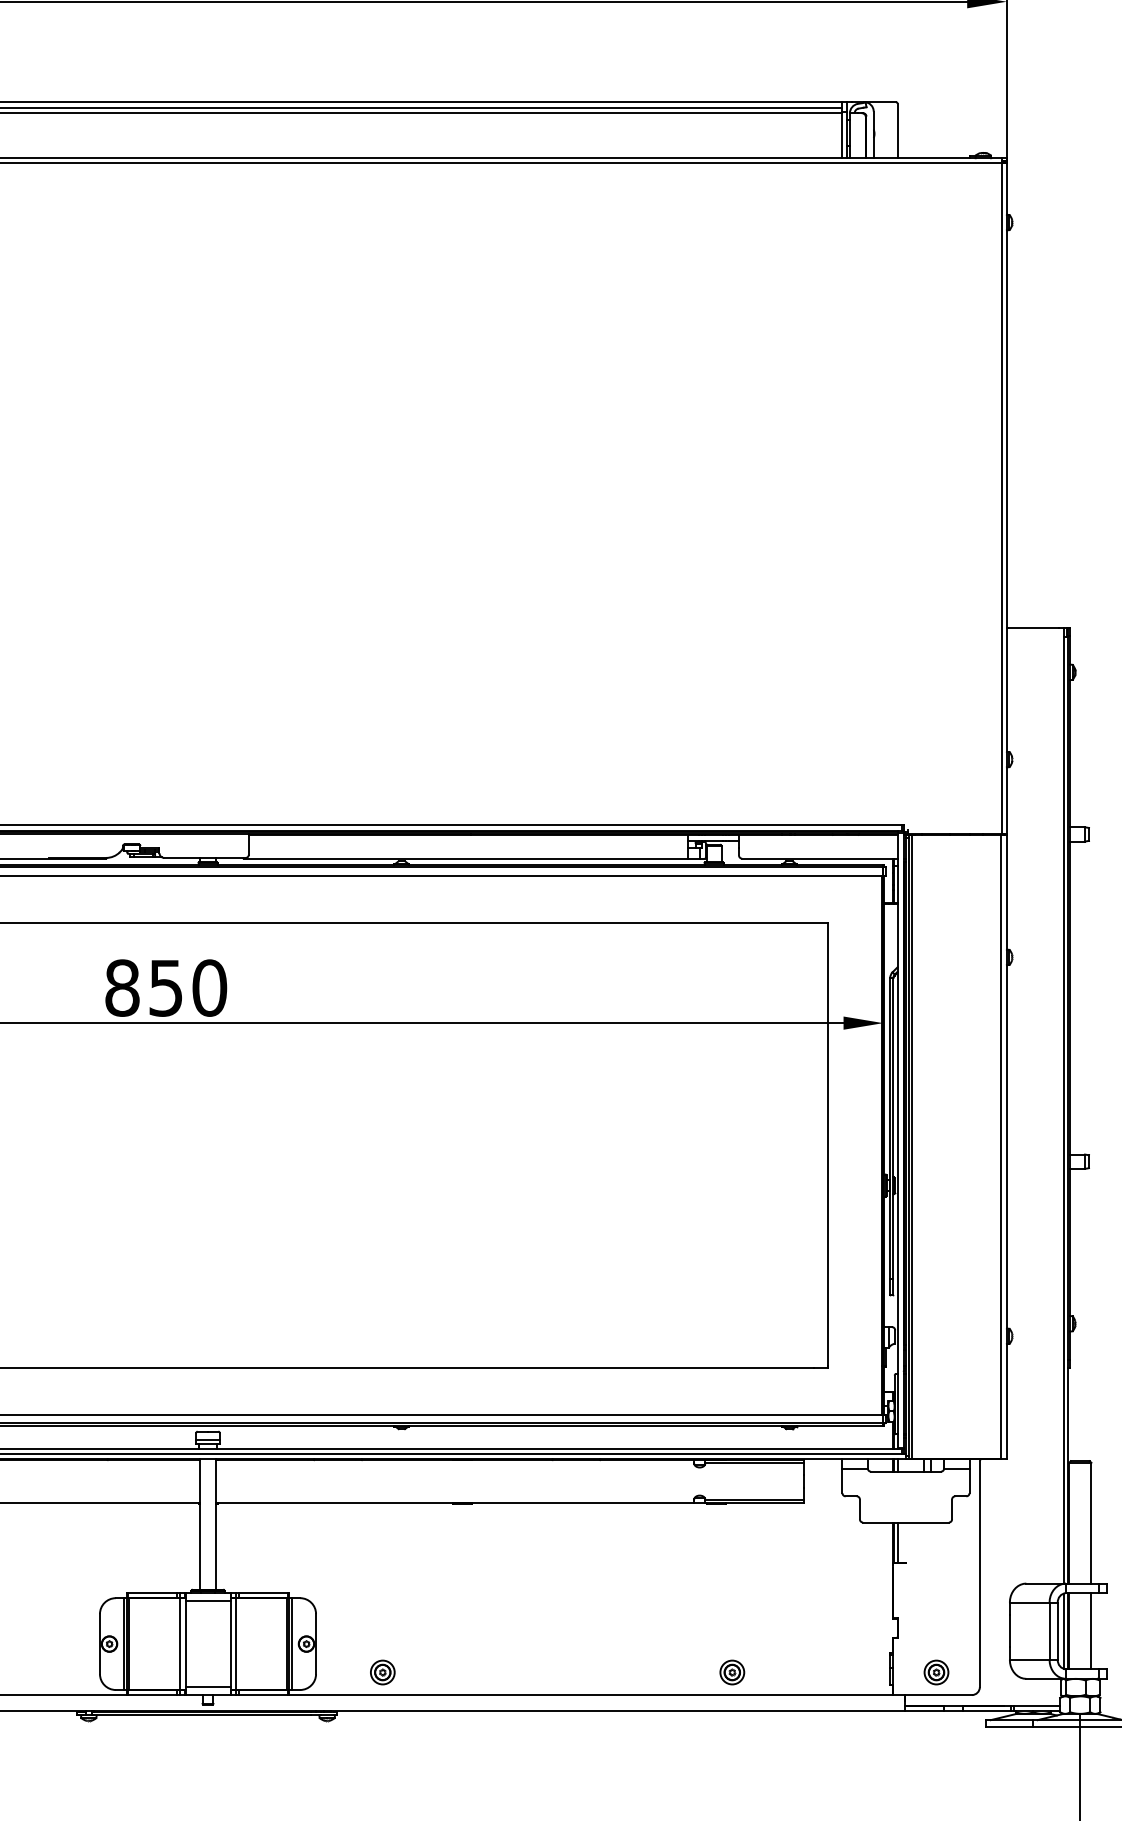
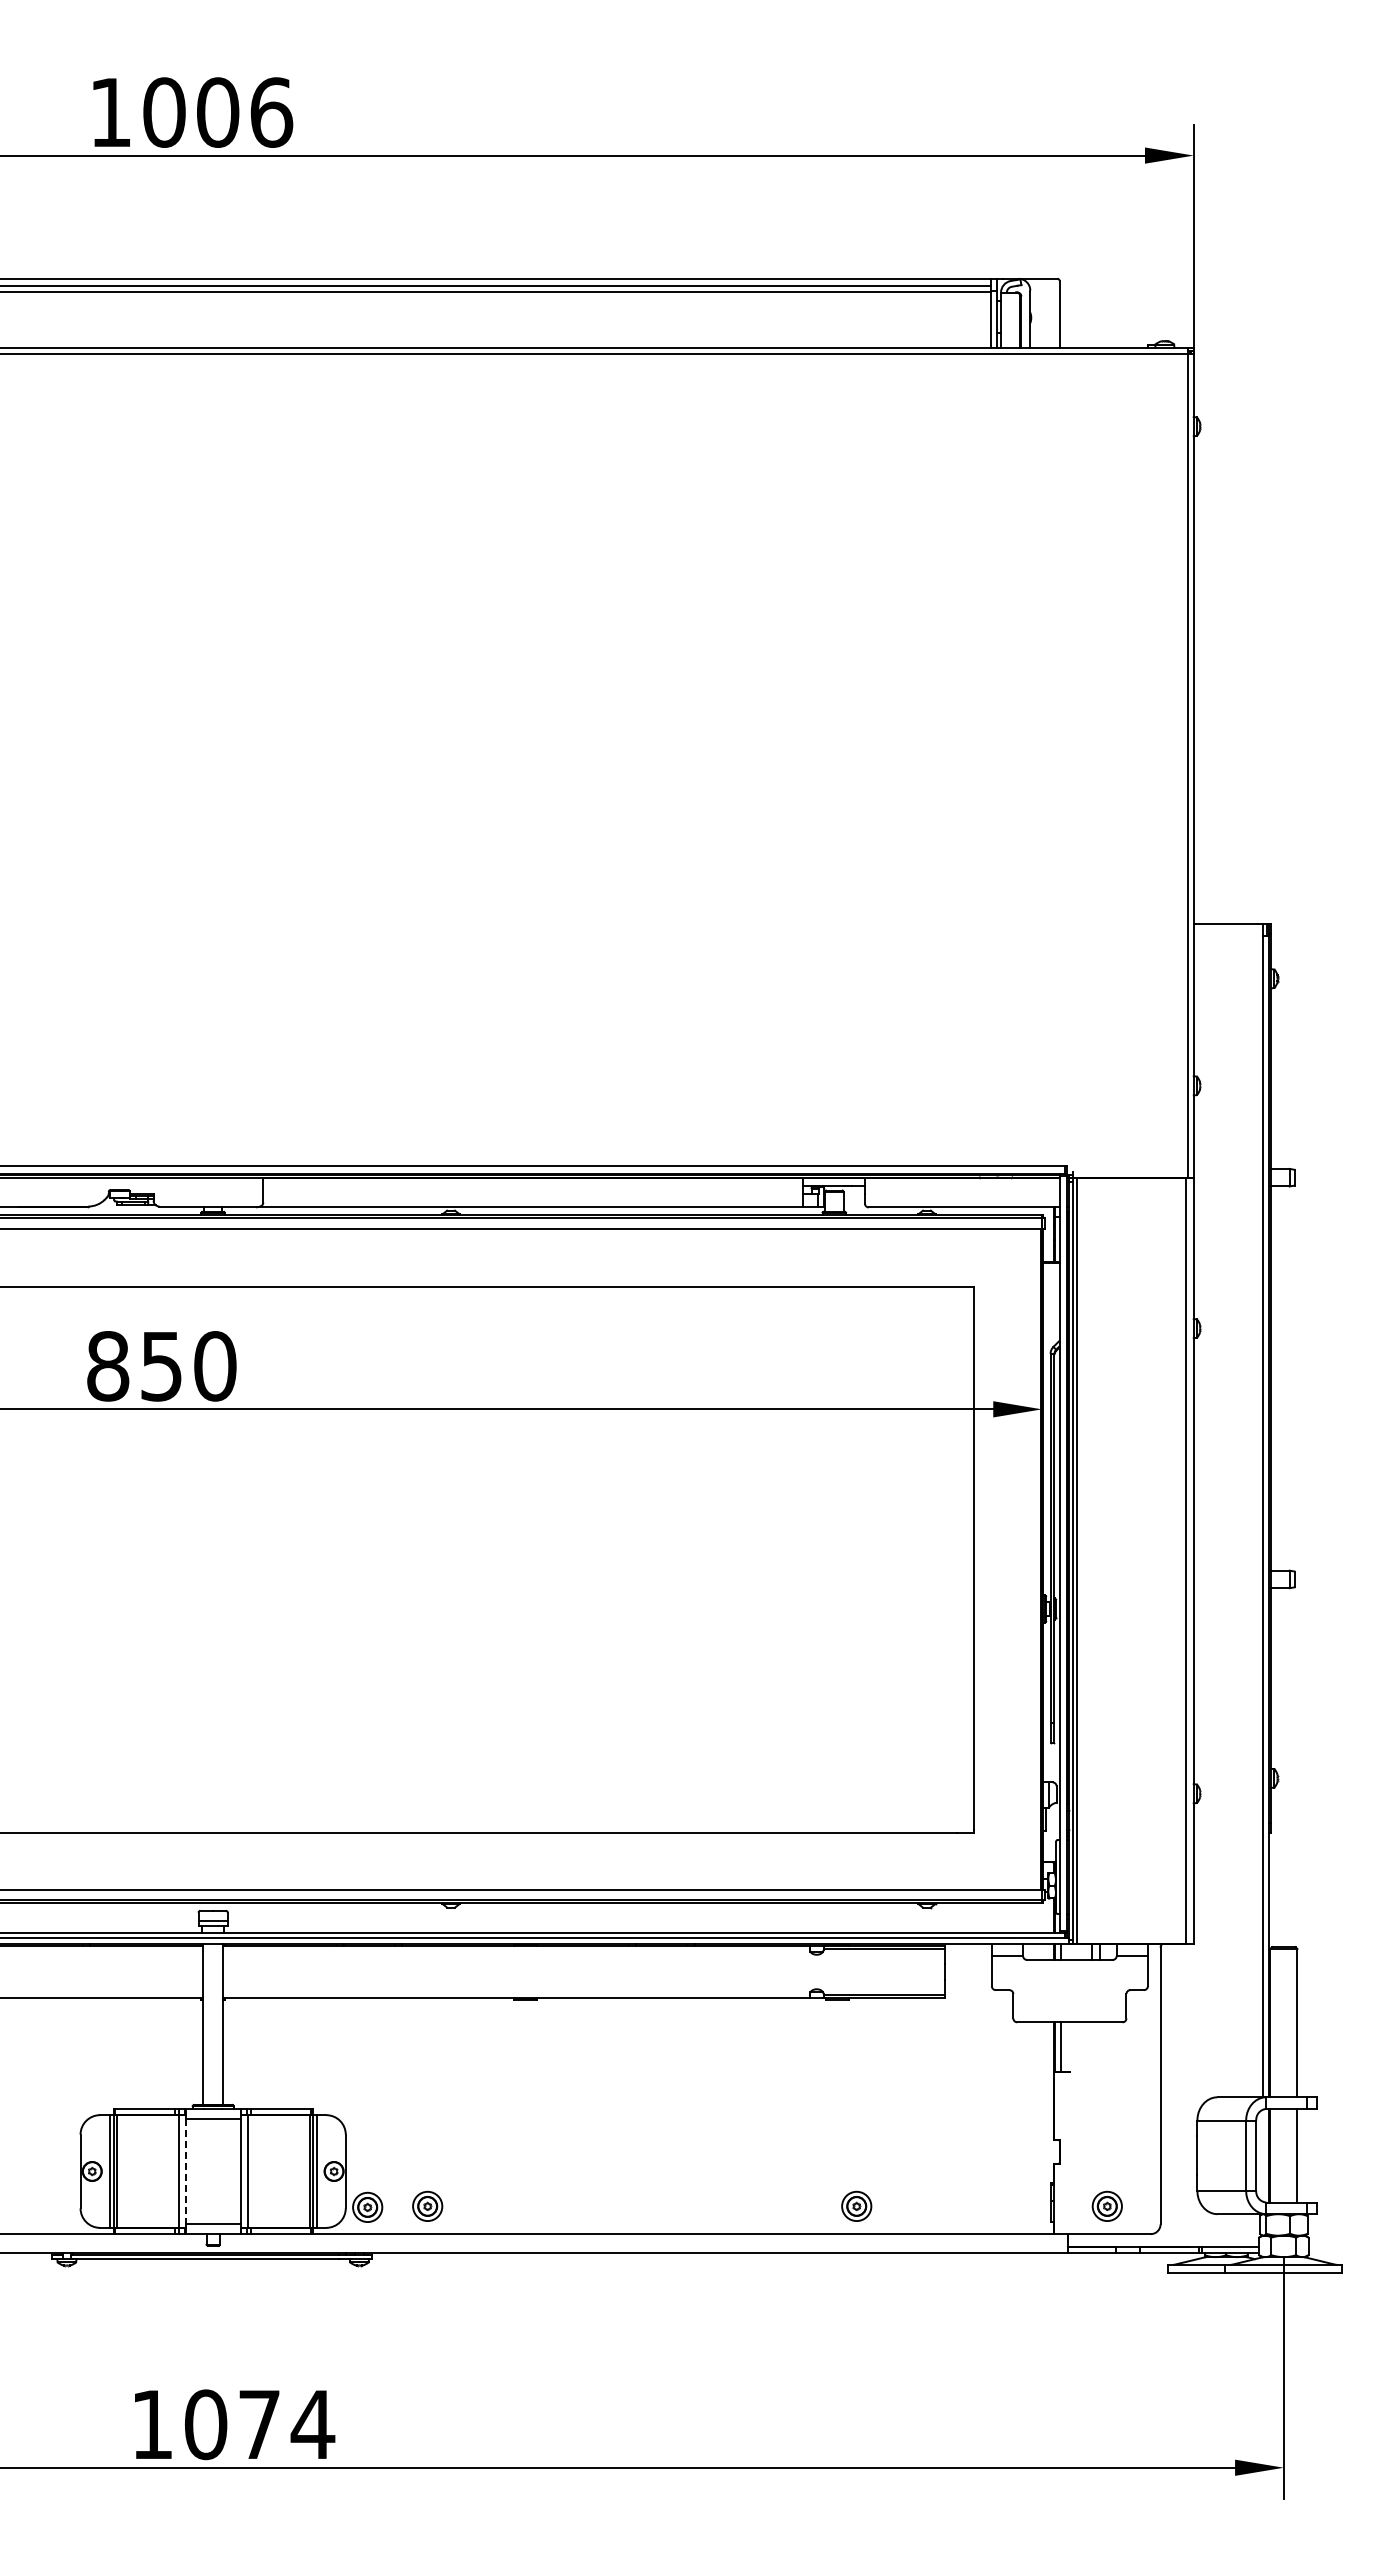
line: (1063, 1631) -> (1263, 2155), removed
line: (185, 1644) -> (185, 2171), solid -> dashed
part: (333, 1672) -> (367, 2206), added

